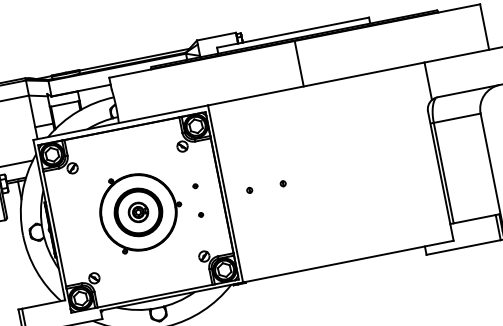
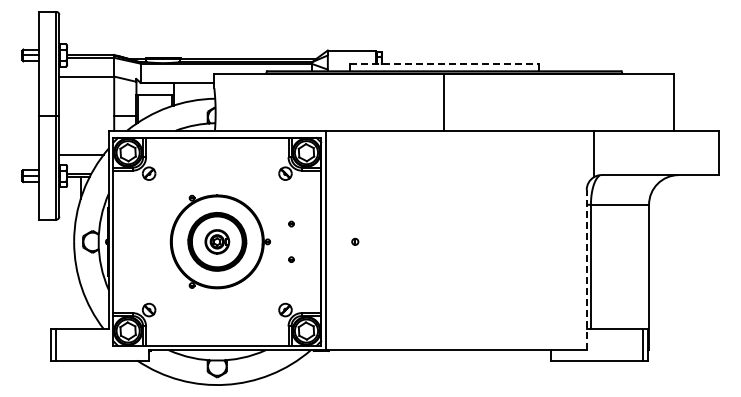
line: (293, 32) -> (444, 63), solid -> dashed
line: (440, 175) -> (586, 269), solid -> dashed
part: (282, 183) -> (396, 241), removed

